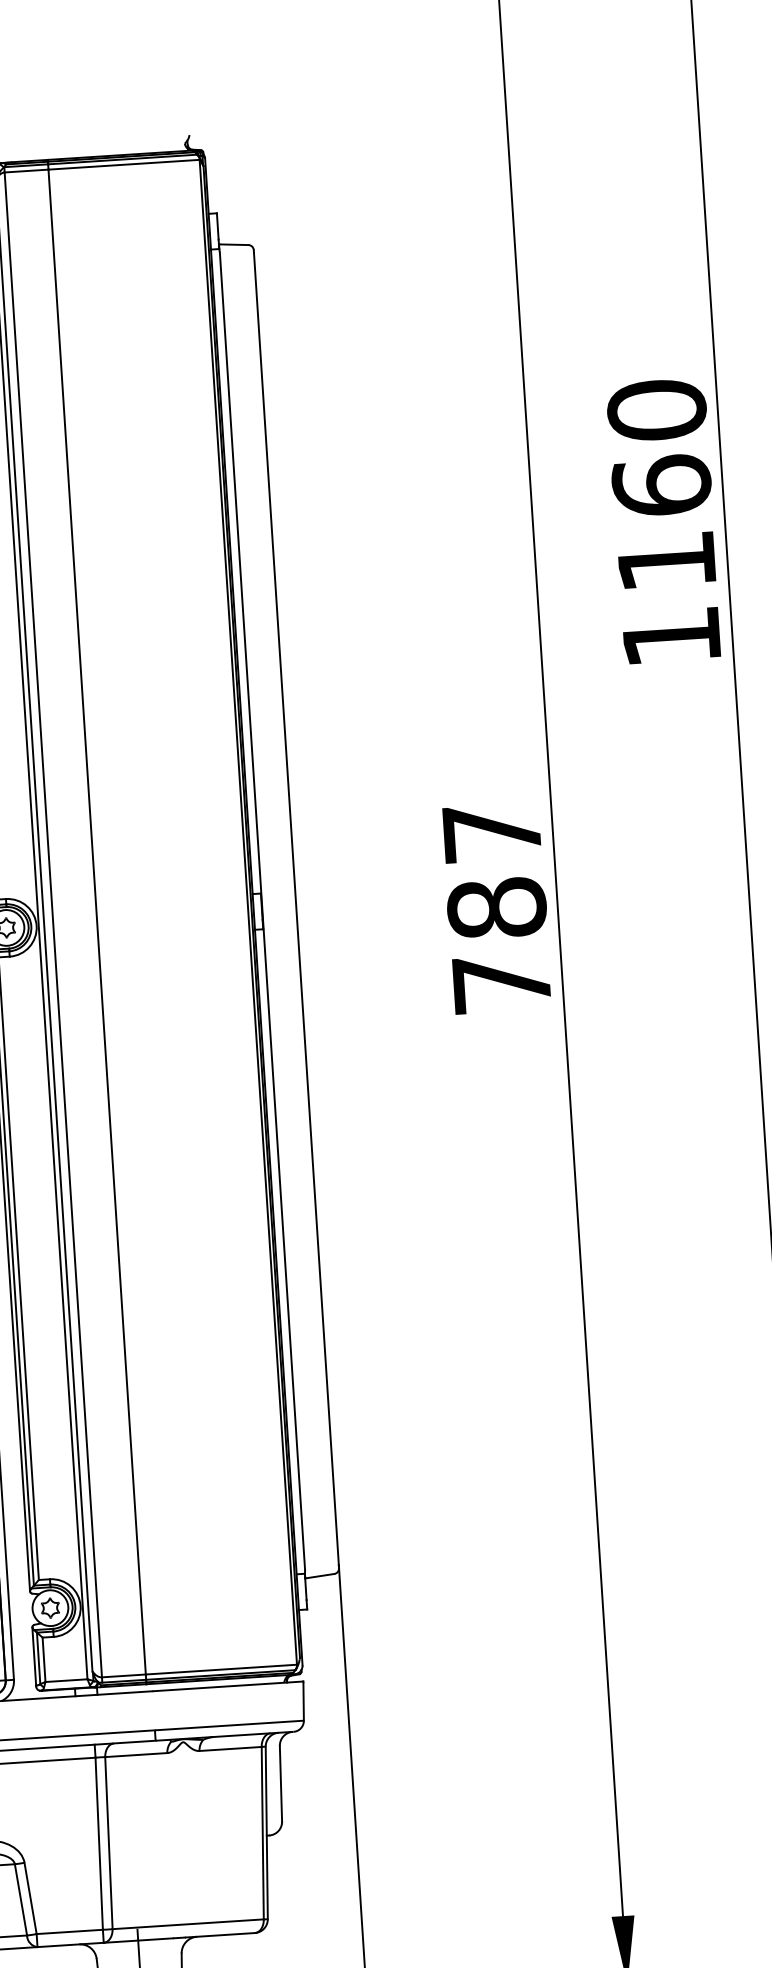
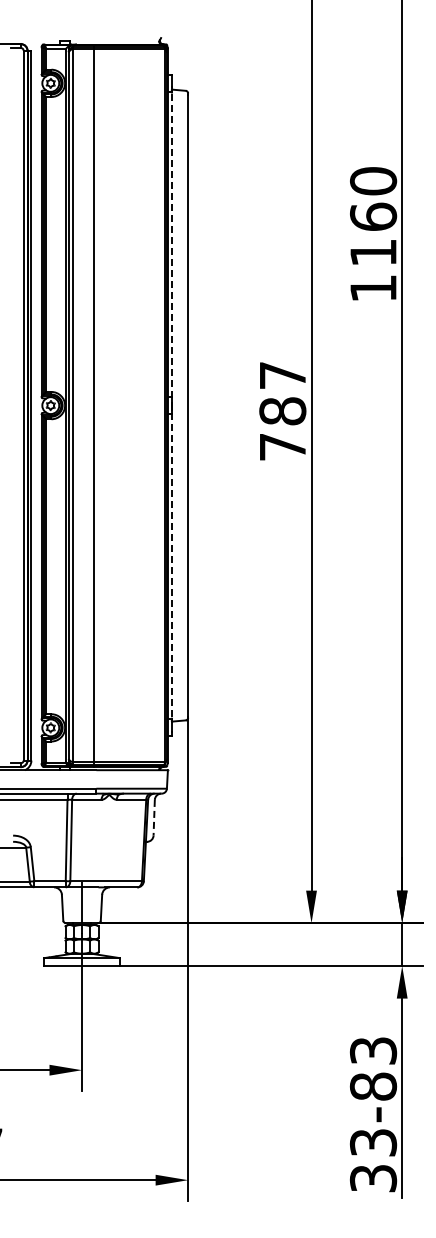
line: (263, 913) -> (172, 406), solid -> dashed
line: (281, 1783) -> (154, 817), solid -> dashed

